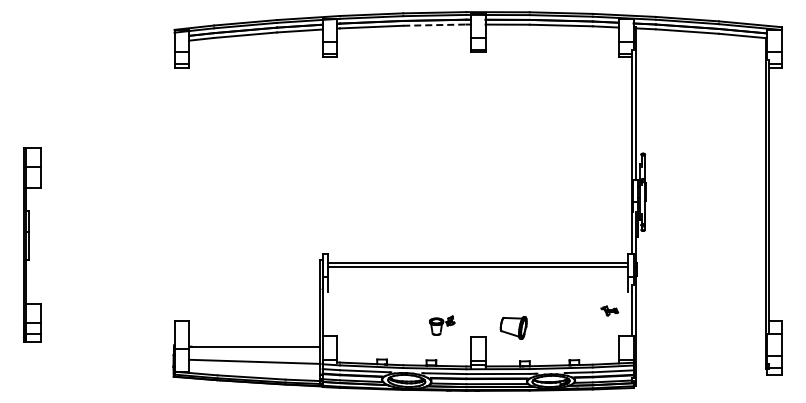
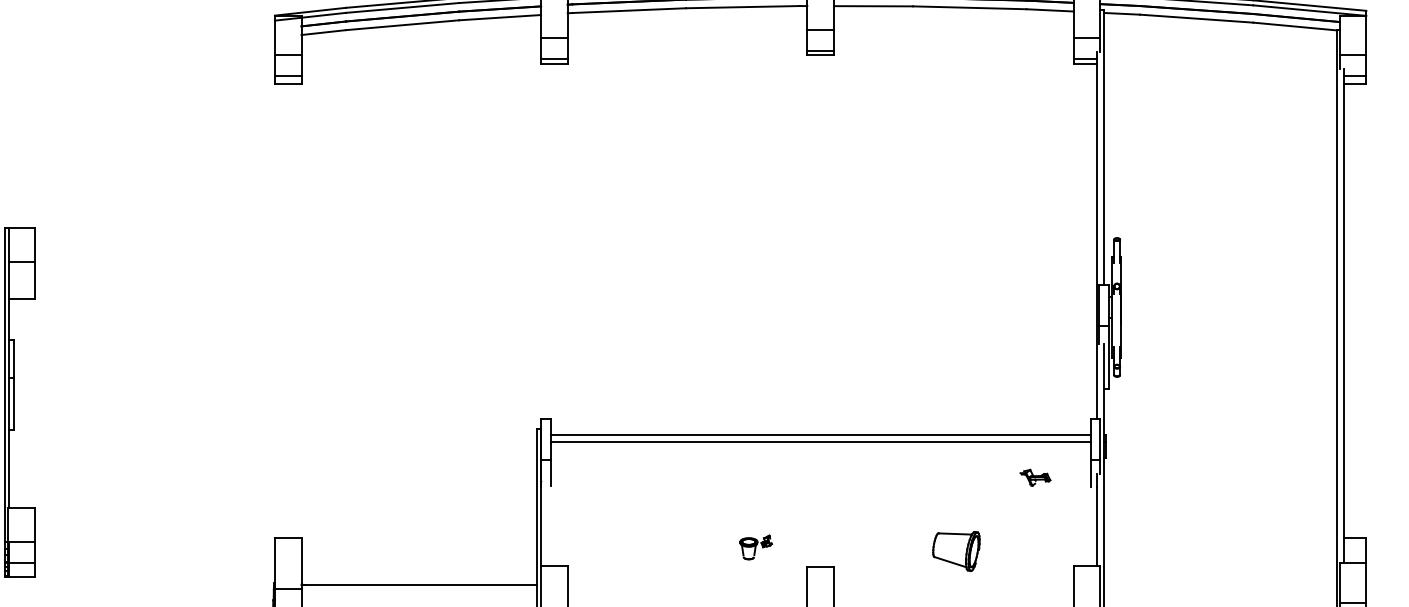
line: (434, 25) -> (742, 7), dashed -> solid
part: (609, 310) -> (1035, 476), moved
part: (442, 325) -> (756, 546), size x0.71
part: (513, 327) -> (955, 550), moved

